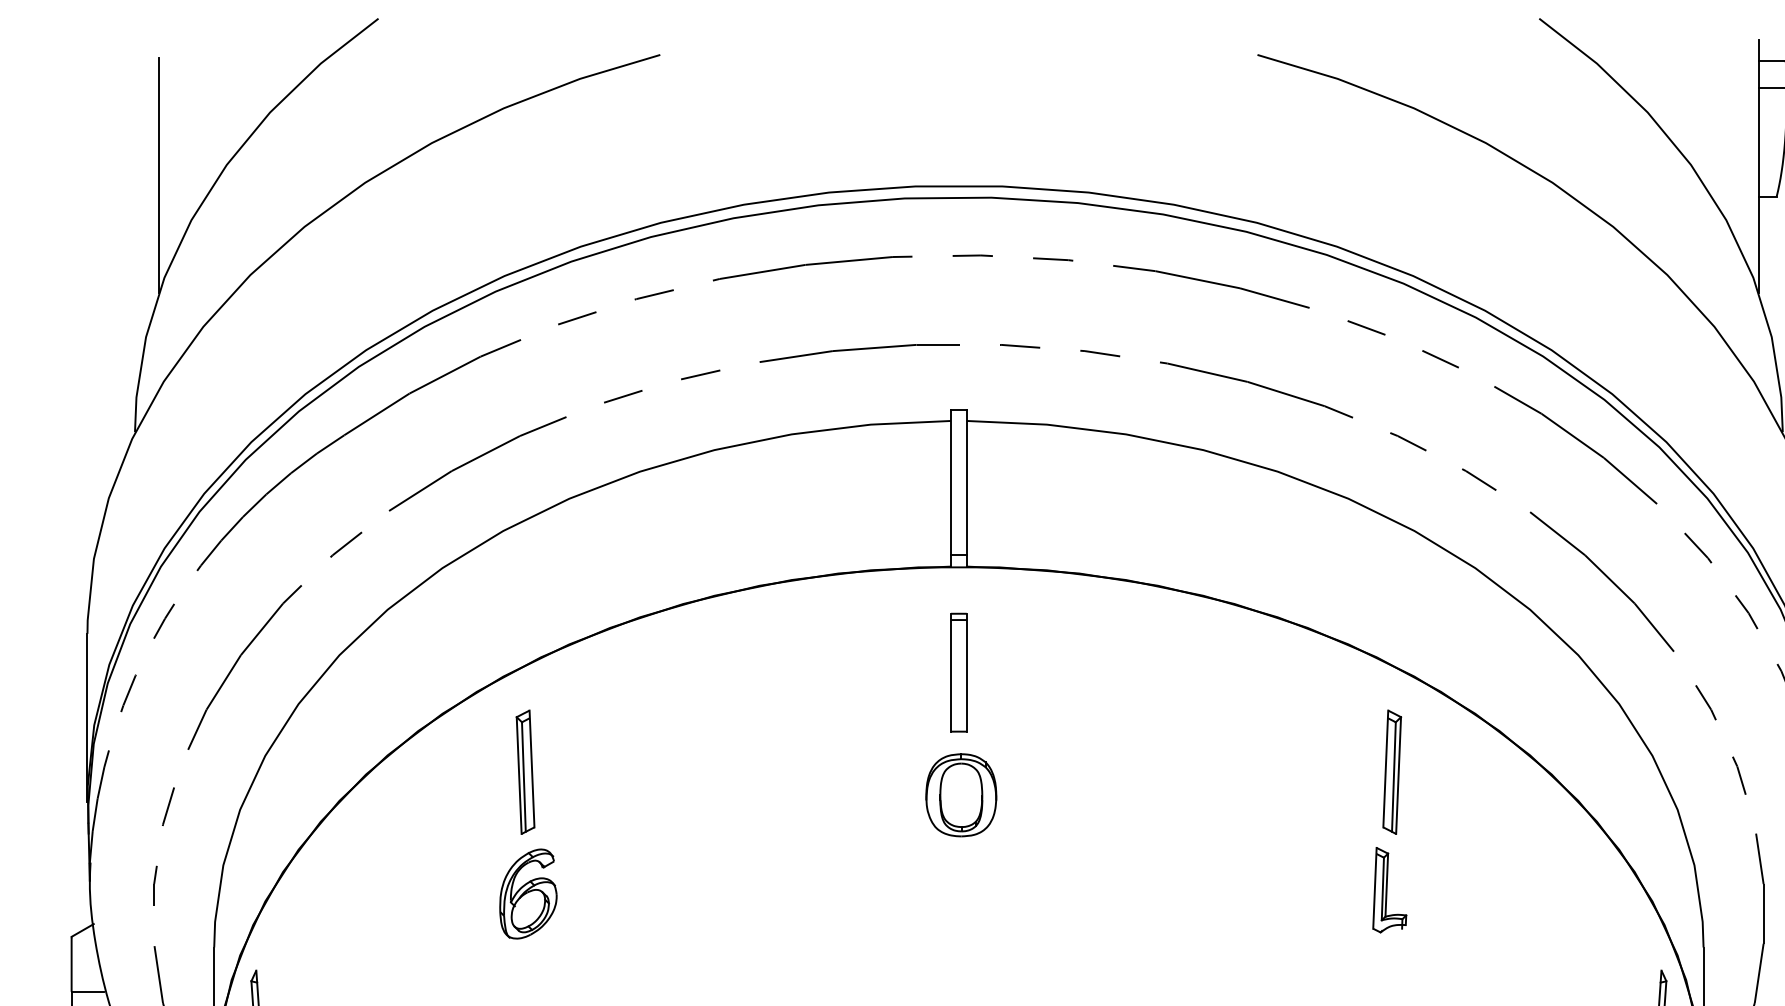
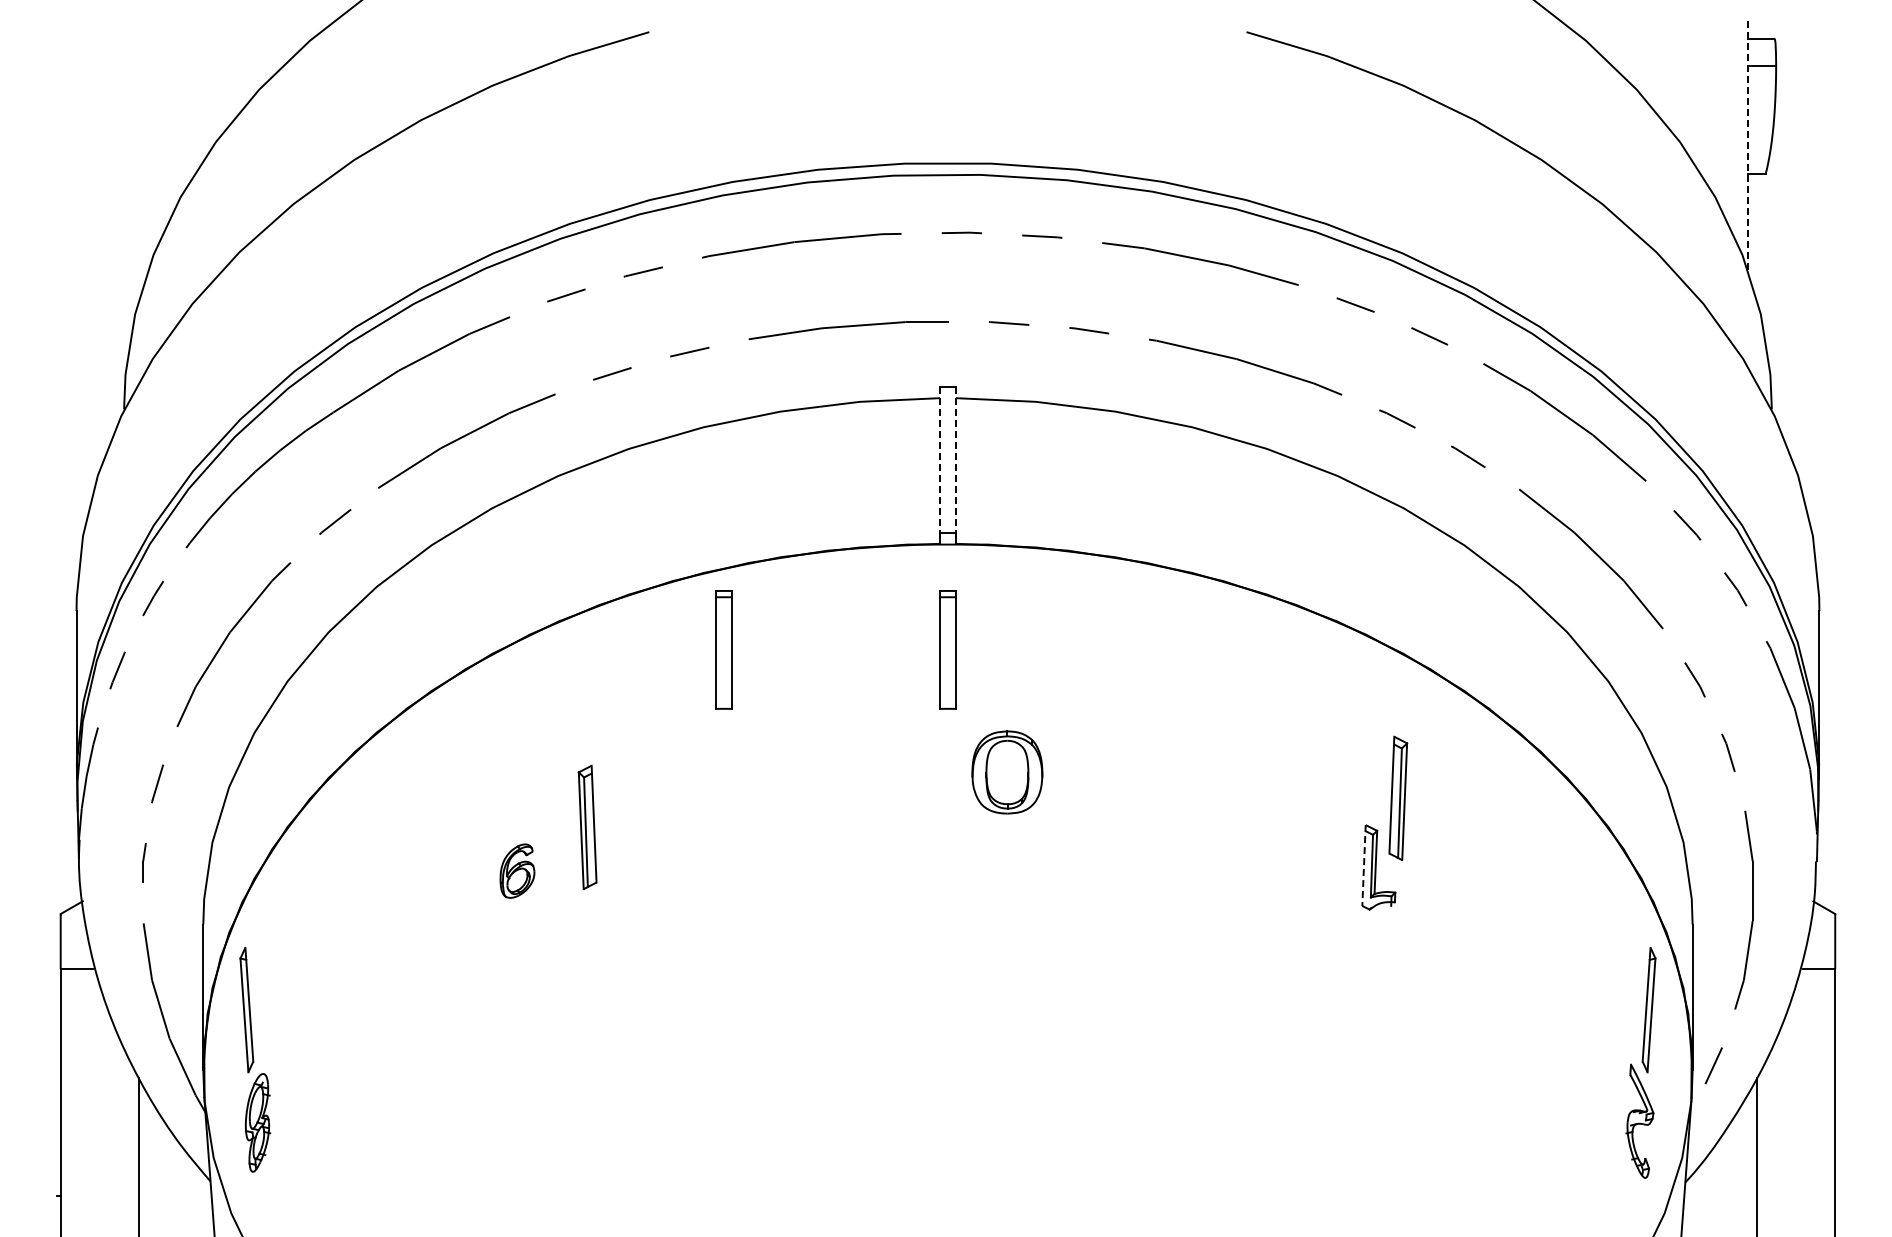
line: (1759, 166) -> (1748, 143), solid -> dashed
line: (158, 175) -> (147, 152), removed
line: (951, 482) -> (940, 459), solid -> dashed
line: (966, 482) -> (955, 459), solid -> dashed
part: (734, 672) -> (723, 649), added
part: (525, 772) -> (587, 827), moved
part: (1392, 772) -> (1398, 798), moved
part: (961, 795) -> (1007, 772), moved
line: (1375, 889) -> (1364, 866), solid -> dashed
part: (528, 893) -> (517, 870), size x0.6

